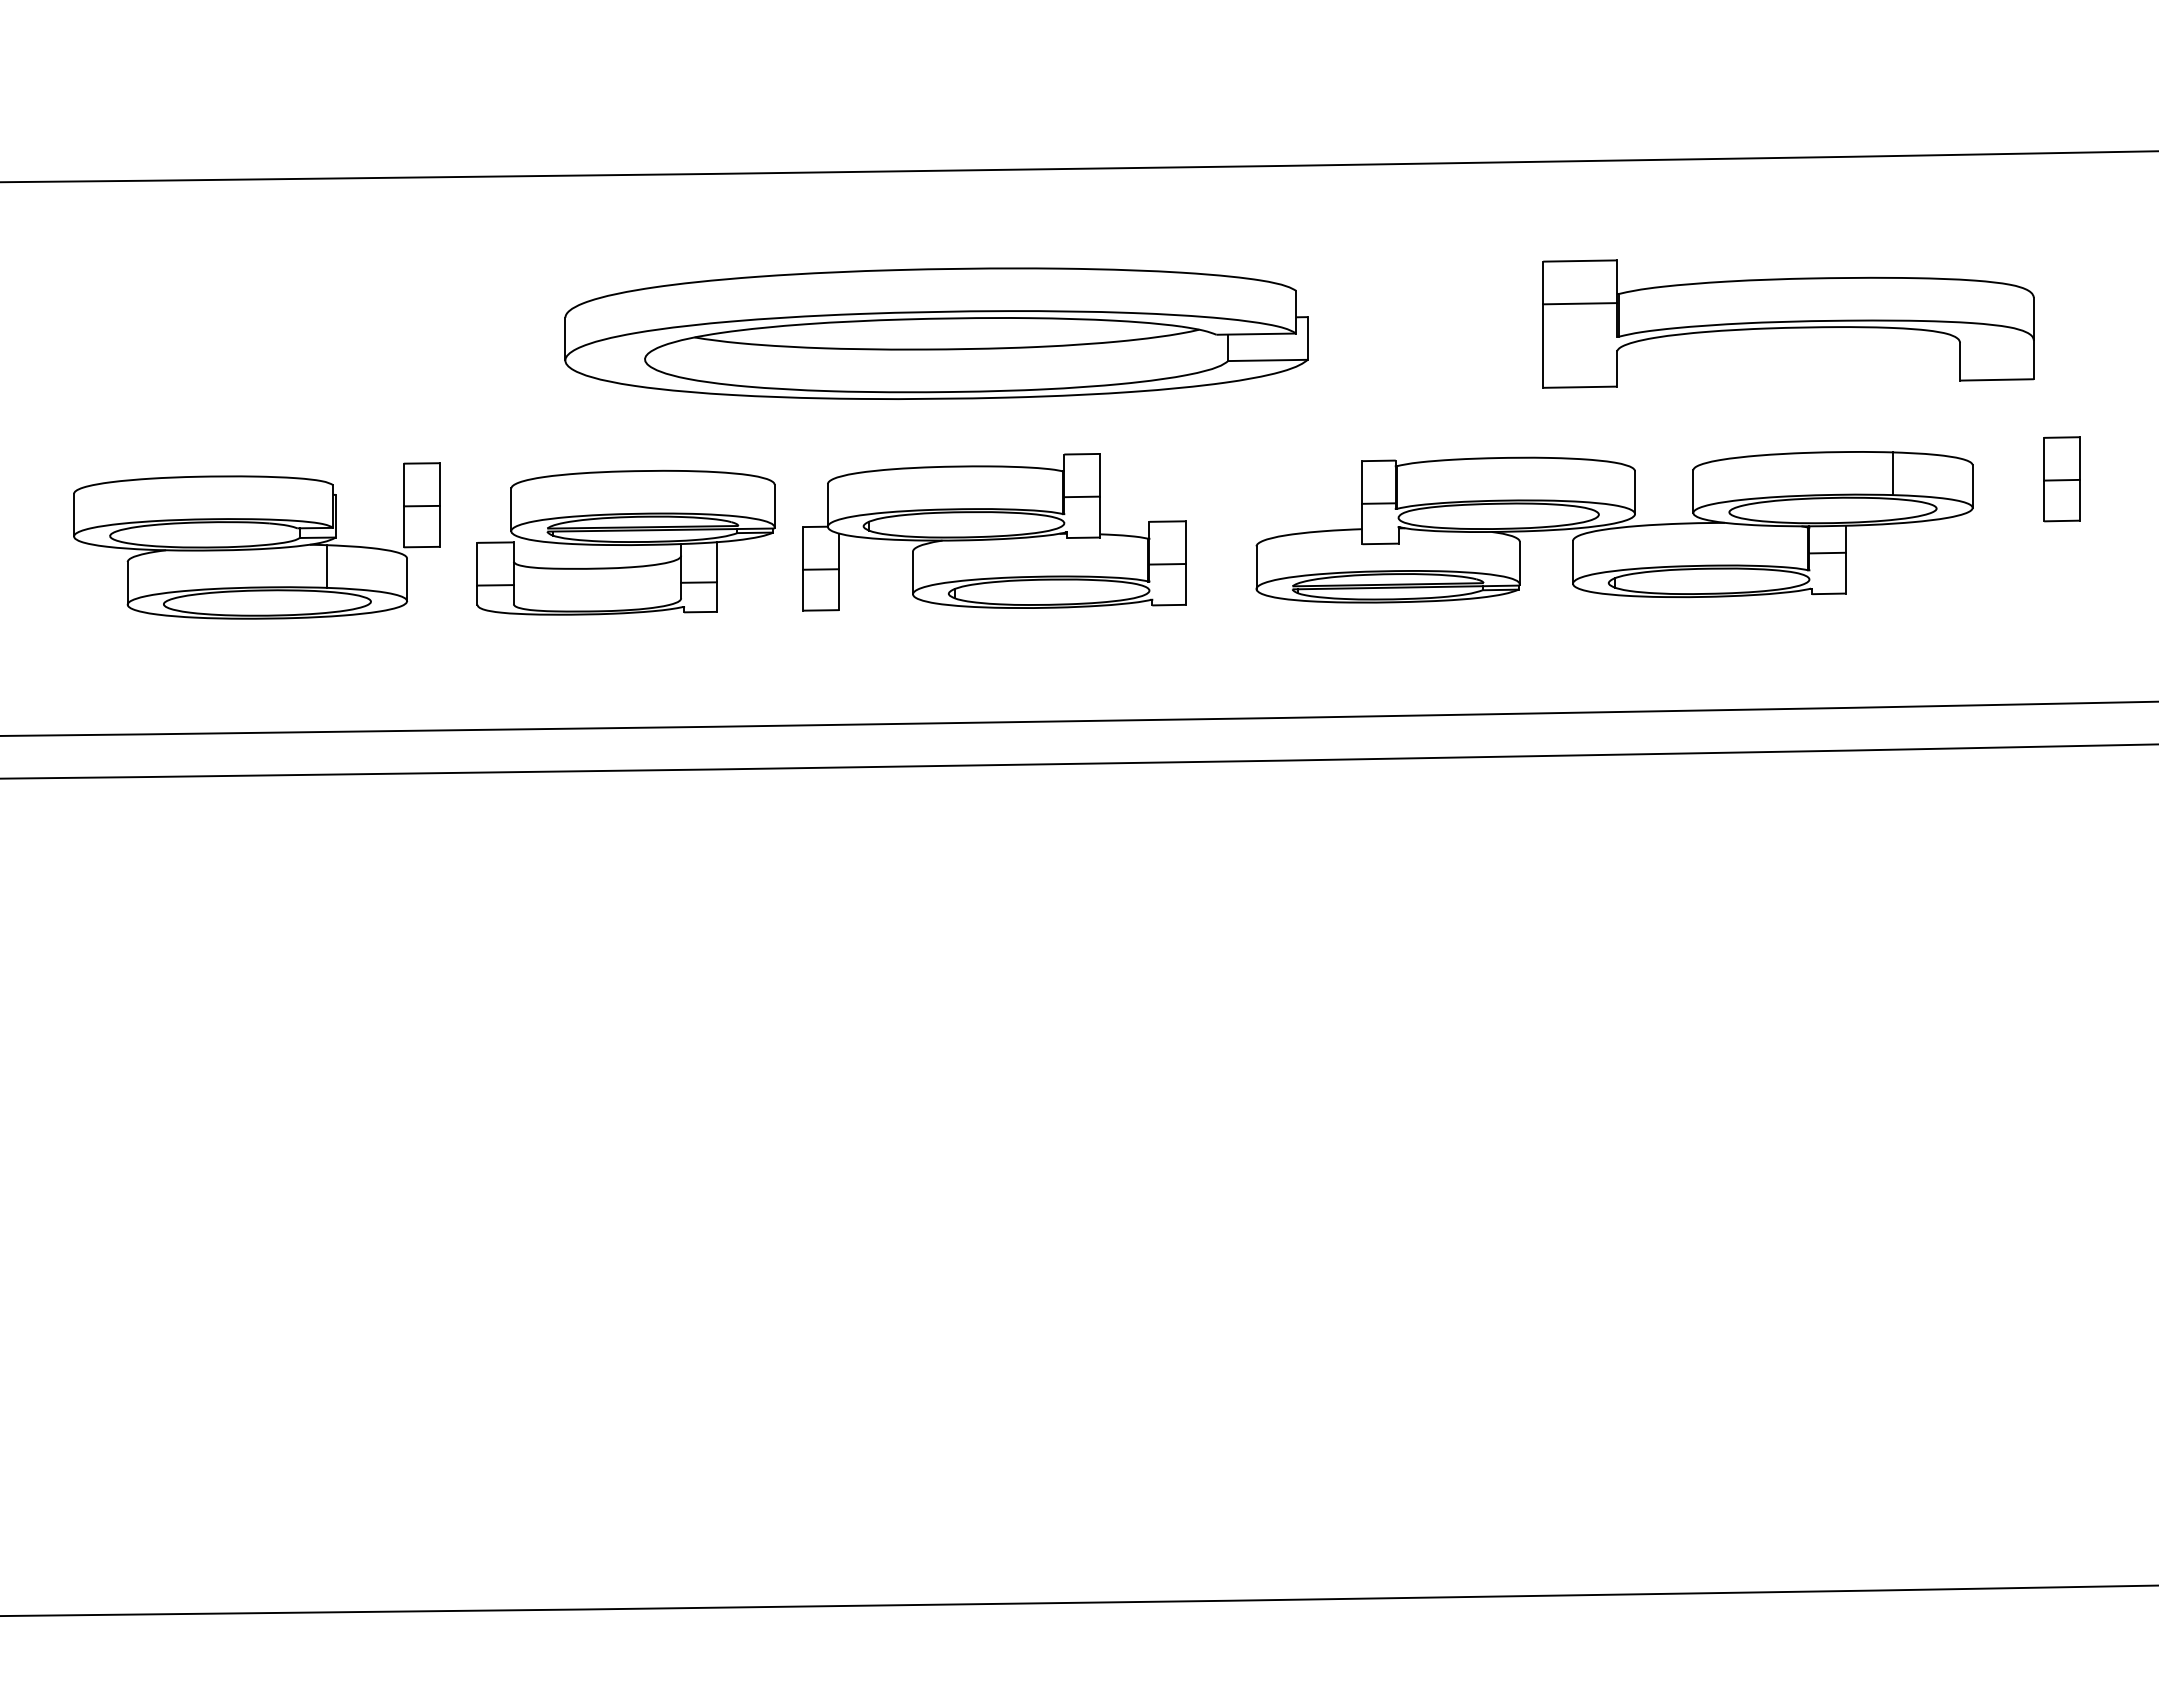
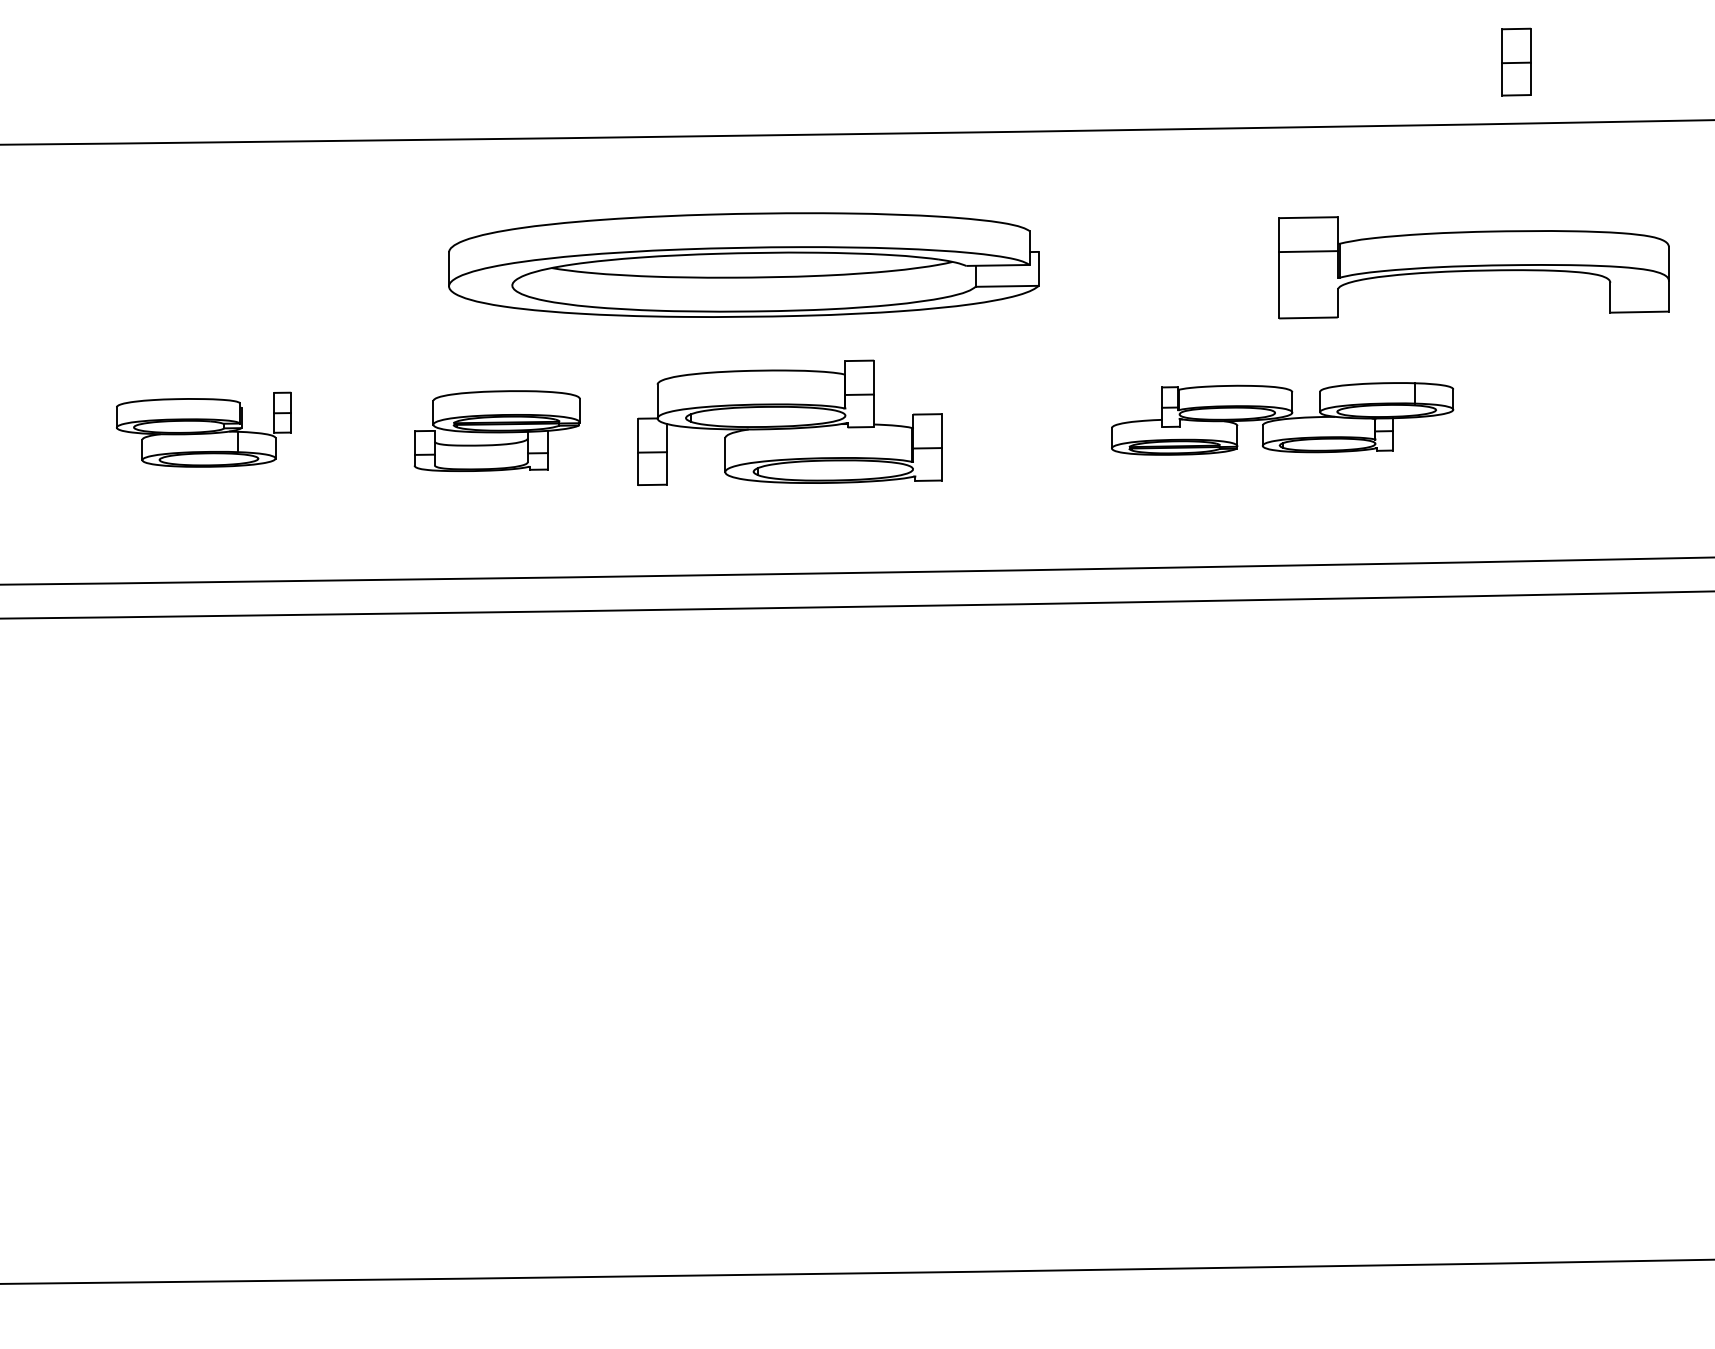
part: (1788, 323) -> (1474, 267), moved
part: (2061, 479) -> (1516, 62), moved
part: (1614, 527) -> (1282, 419), size x0.6
part: (256, 540) -> (203, 429), size x0.6
part: (625, 542) -> (496, 430), size x0.7

